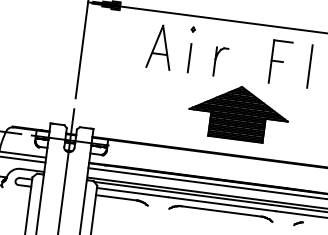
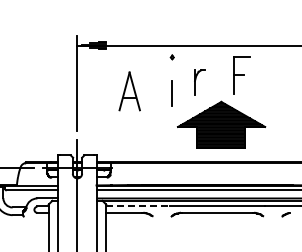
part: (160, 47) -> (129, 91), moved
line: (188, 57) -> (171, 93), moved
part: (279, 62) -> (241, 75), moved
line: (310, 66) -> (278, 76), removed
line: (132, 192) -> (137, 206), solid -> dashed

